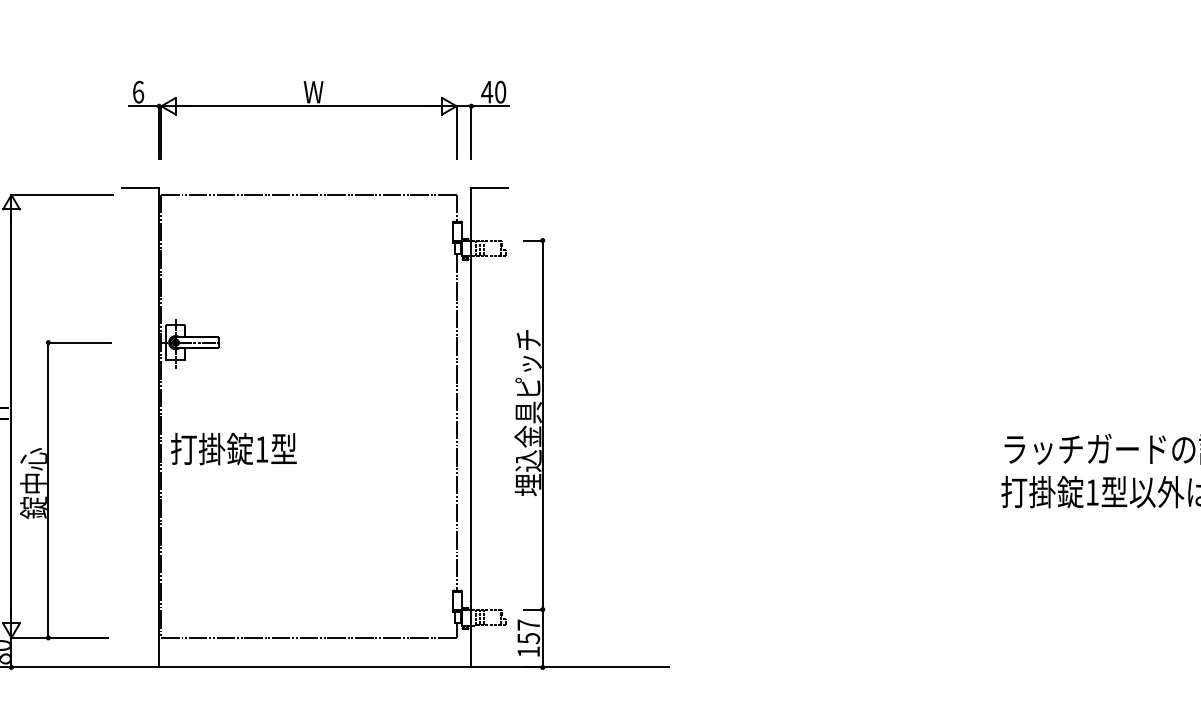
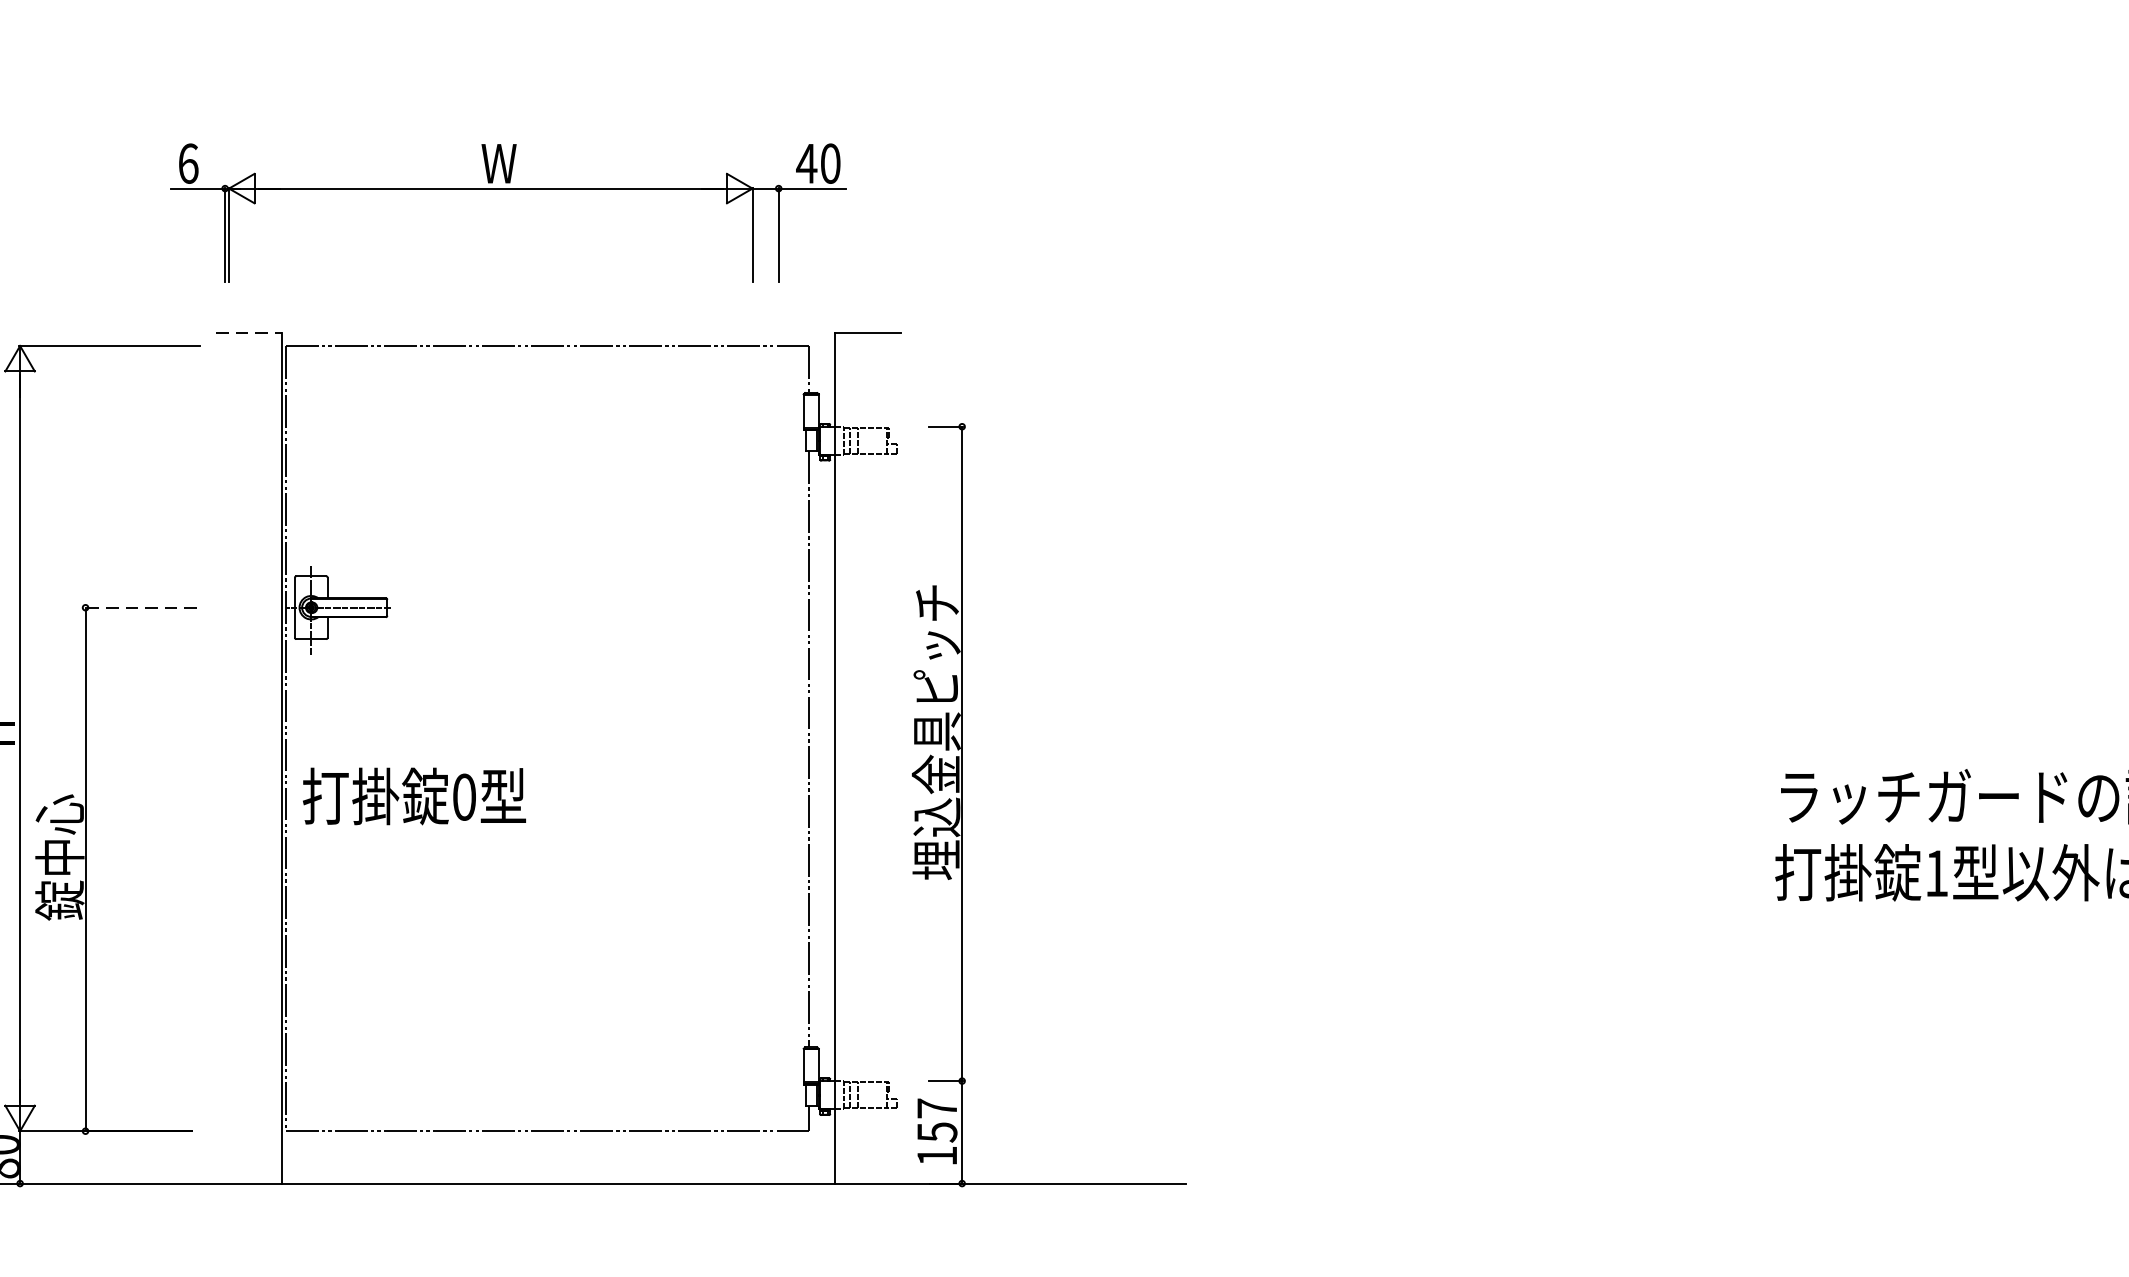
part: (318, 106) -> (507, 189), moved
line: (141, 187) -> (250, 332), solid -> dashed
line: (79, 342) -> (140, 607), solid -> dashed
text: (261, 449) -> (463, 797), 1 -> 0

